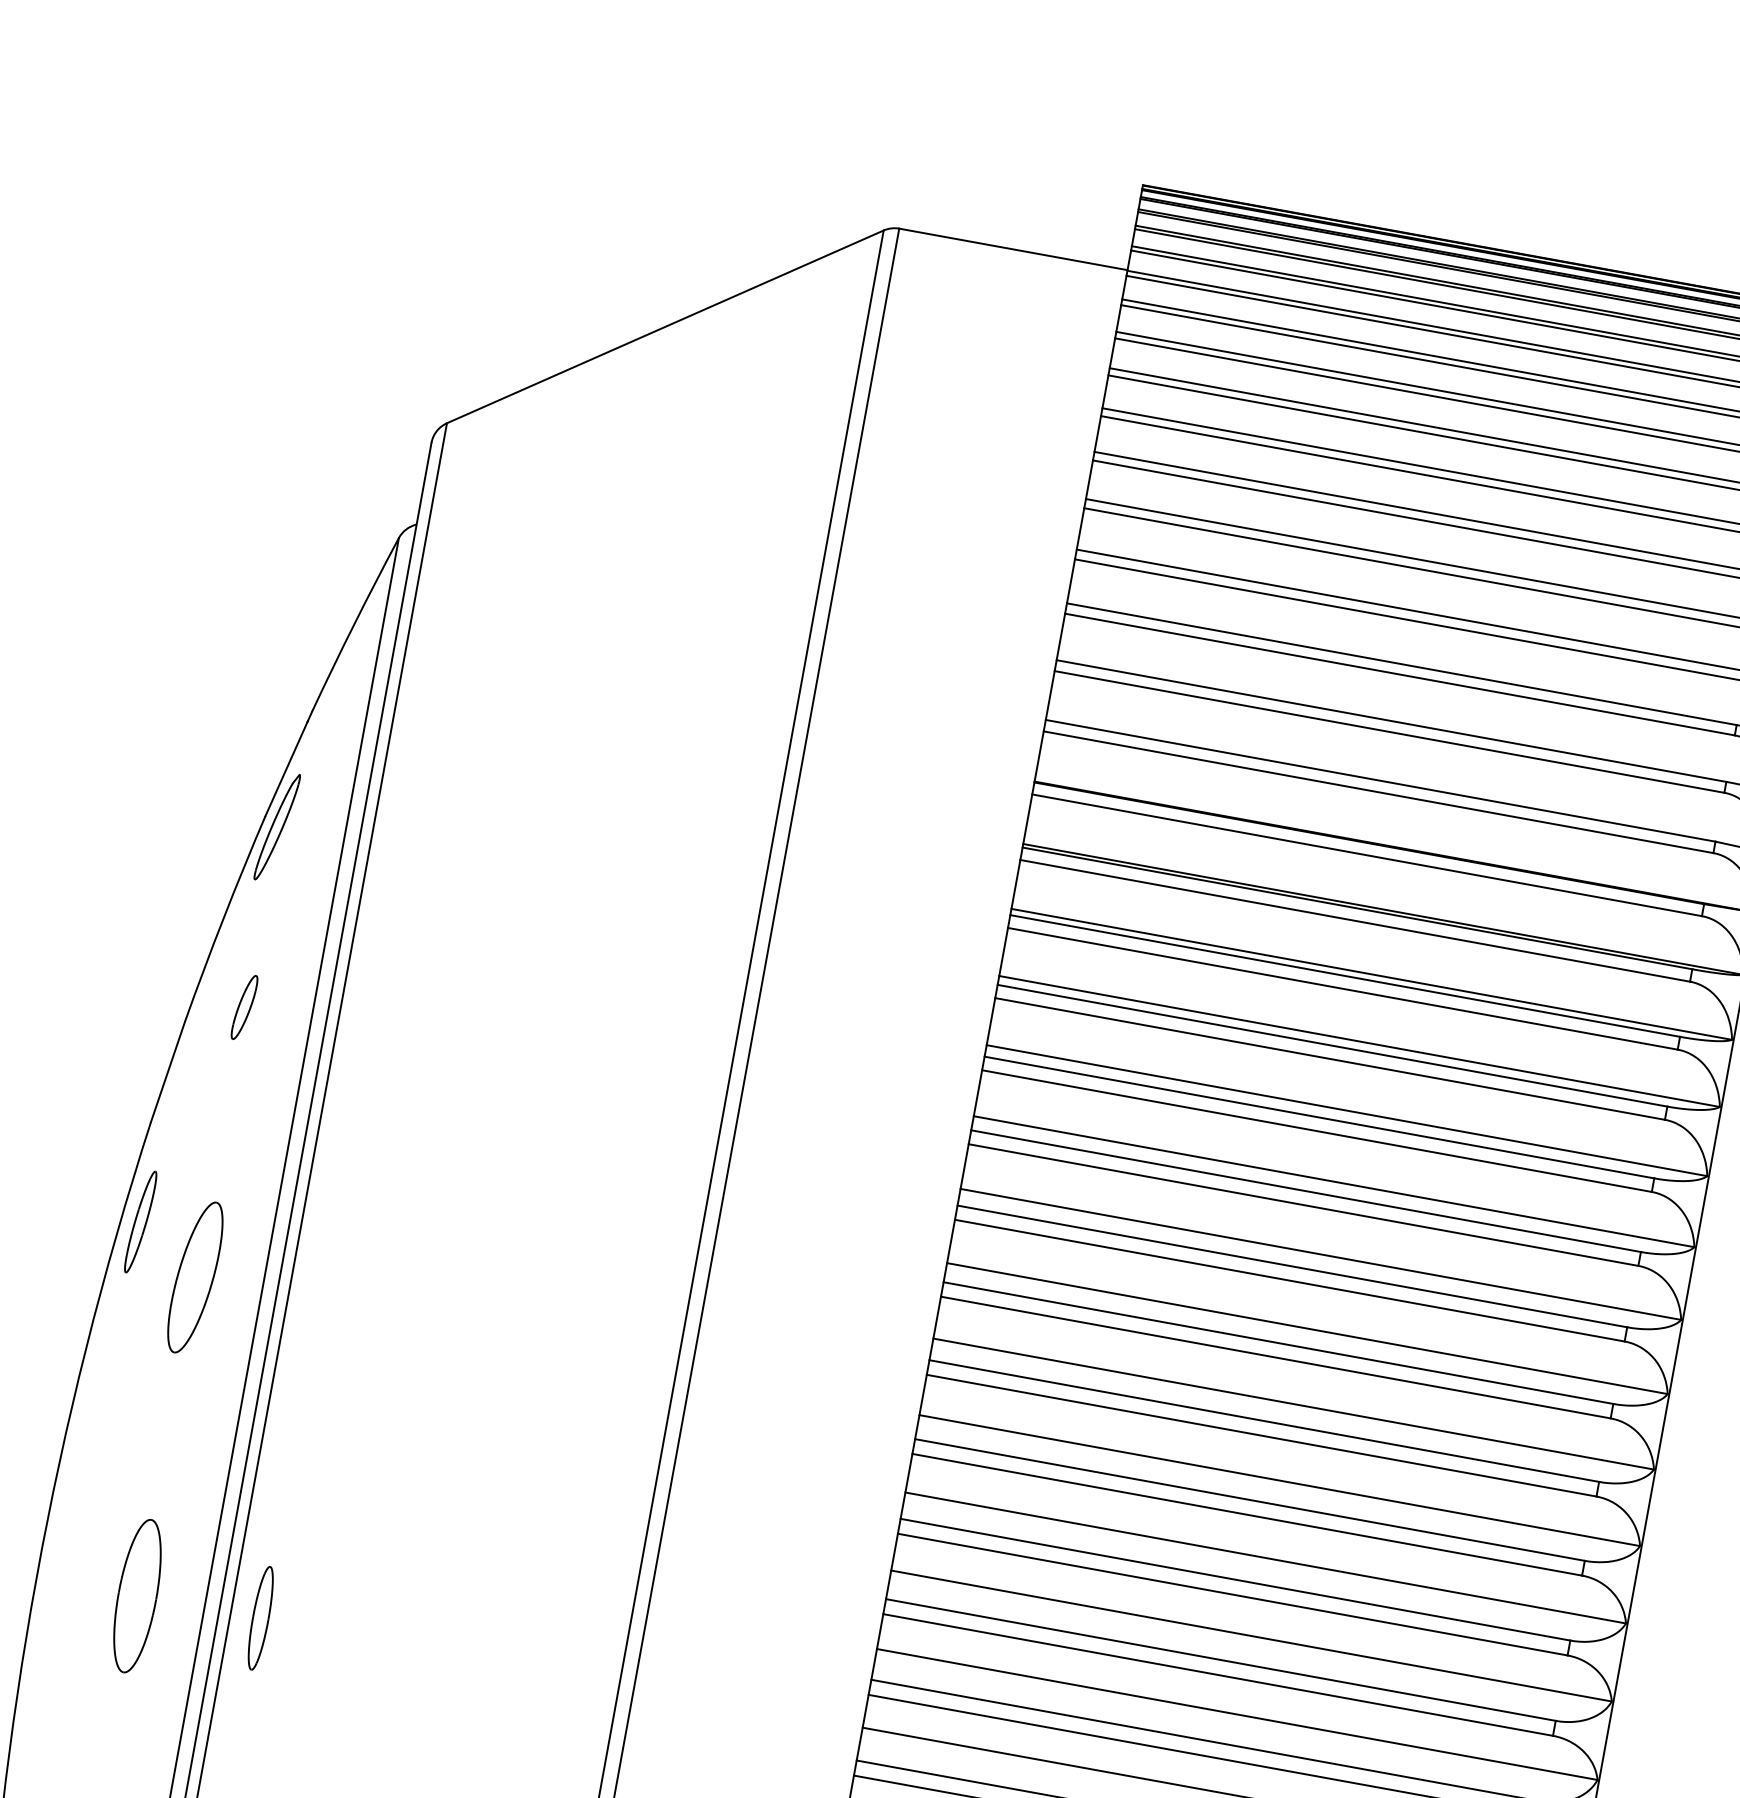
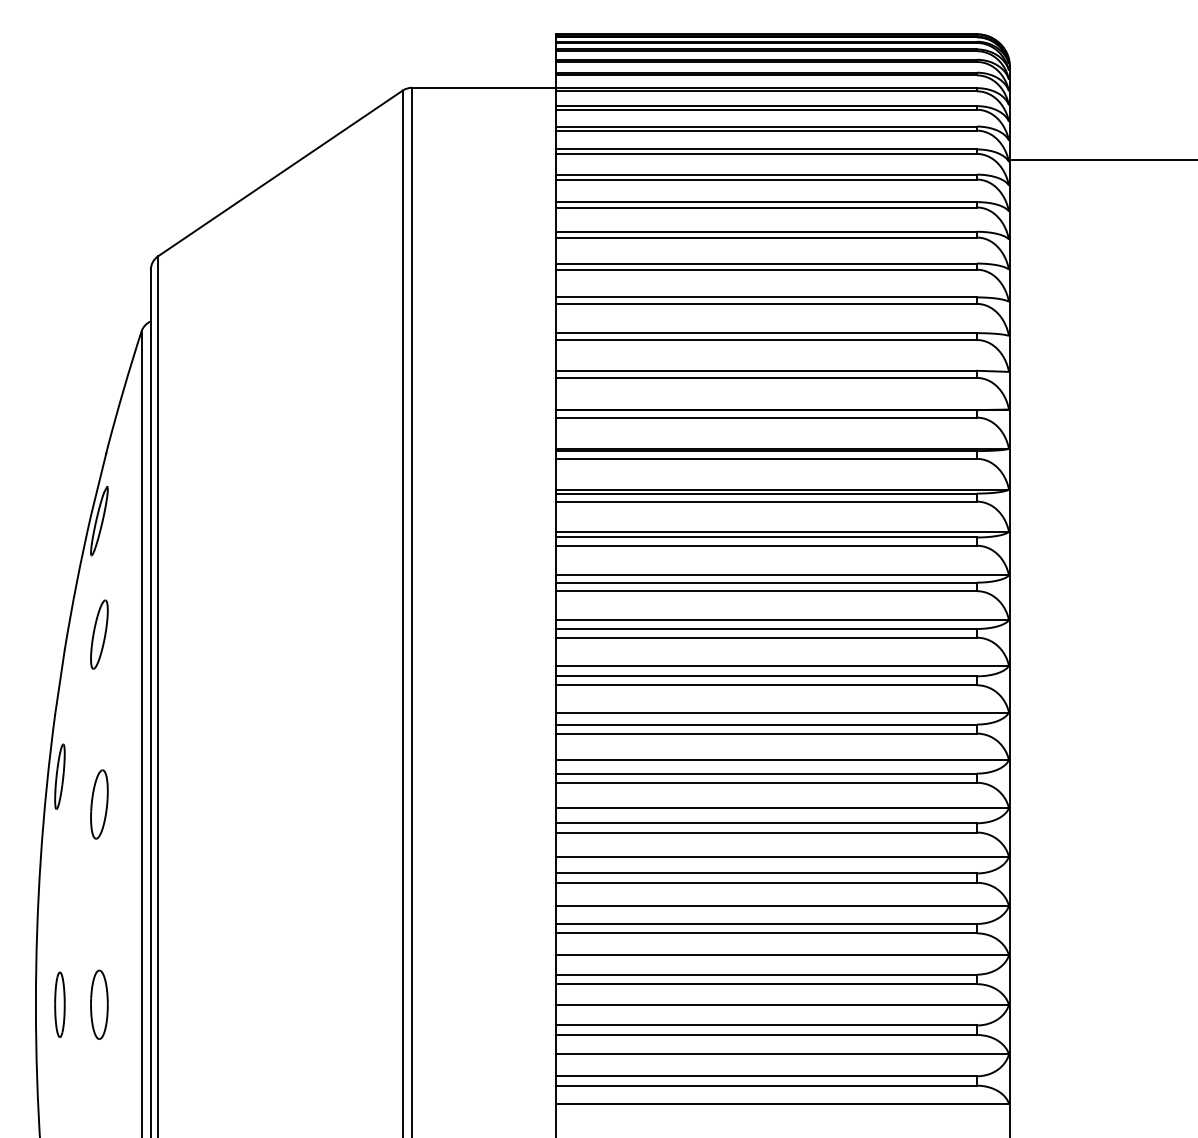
part: (244, 1007) -> (99, 634), size x1.67
part: (195, 1277) -> (99, 804), size x0.71
part: (137, 1595) -> (99, 1004), size x0.71
part: (260, 1617) -> (59, 1004), moved

